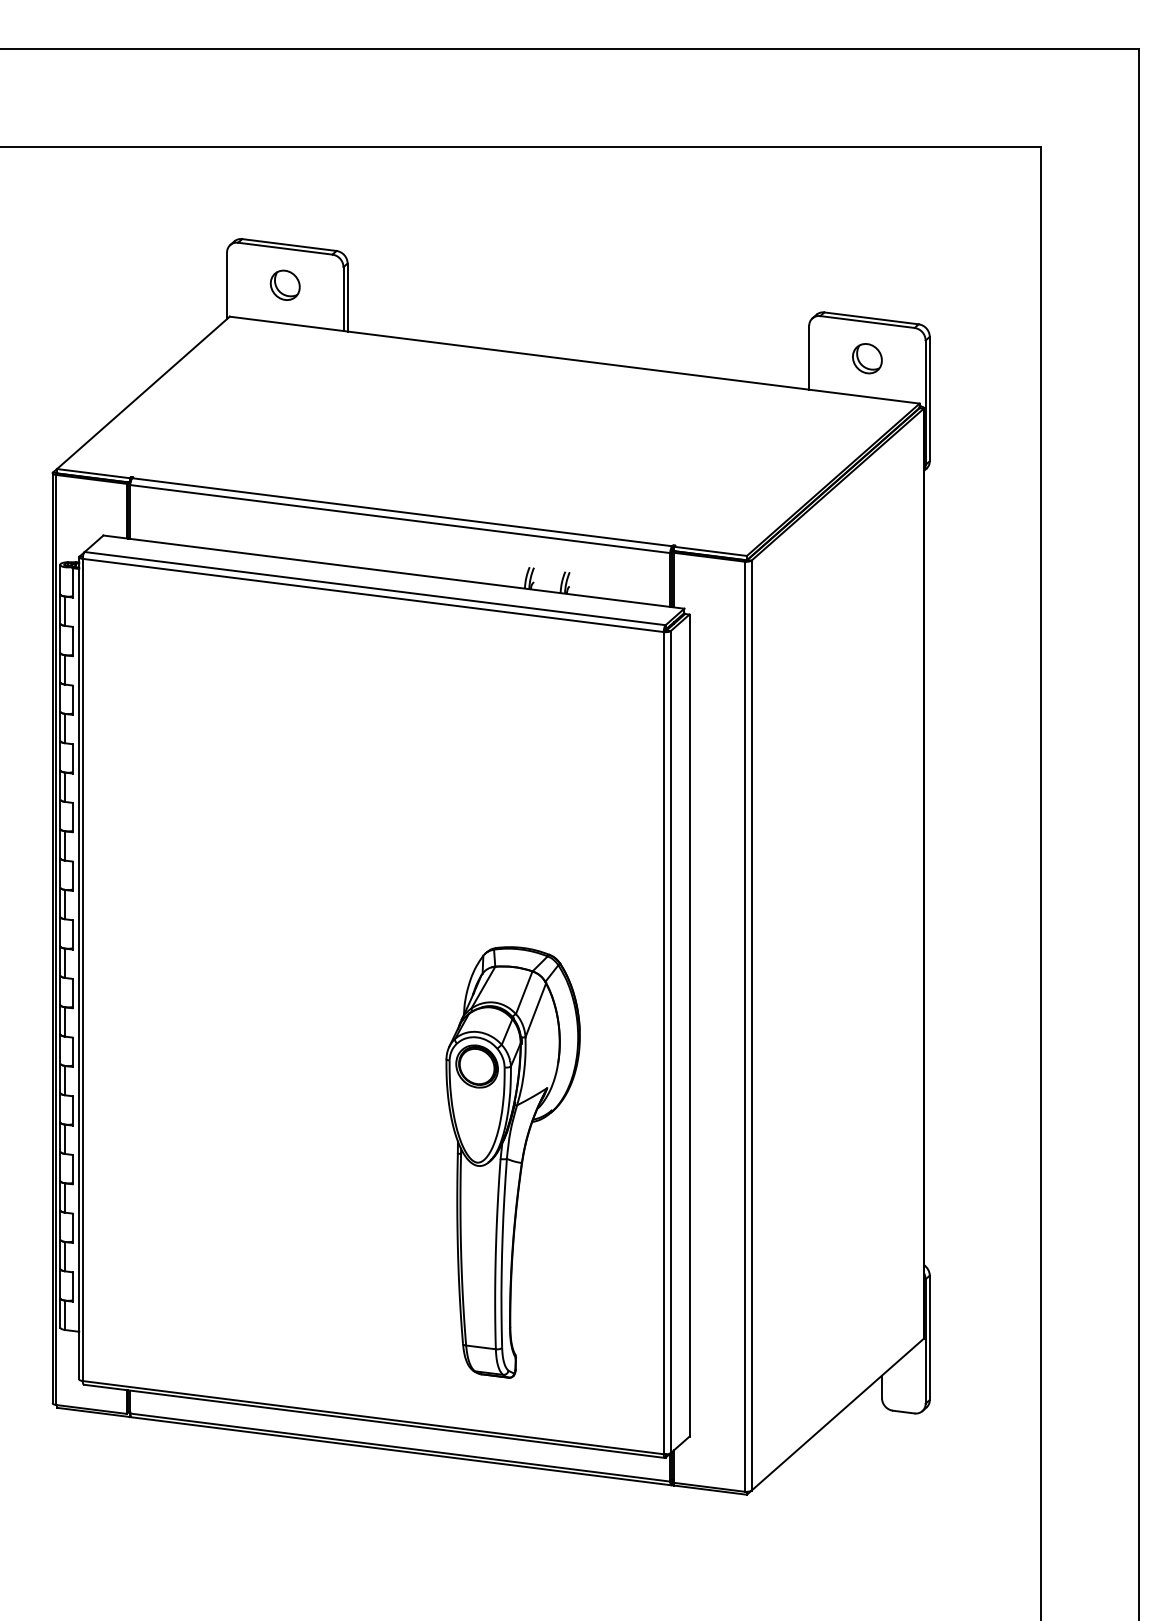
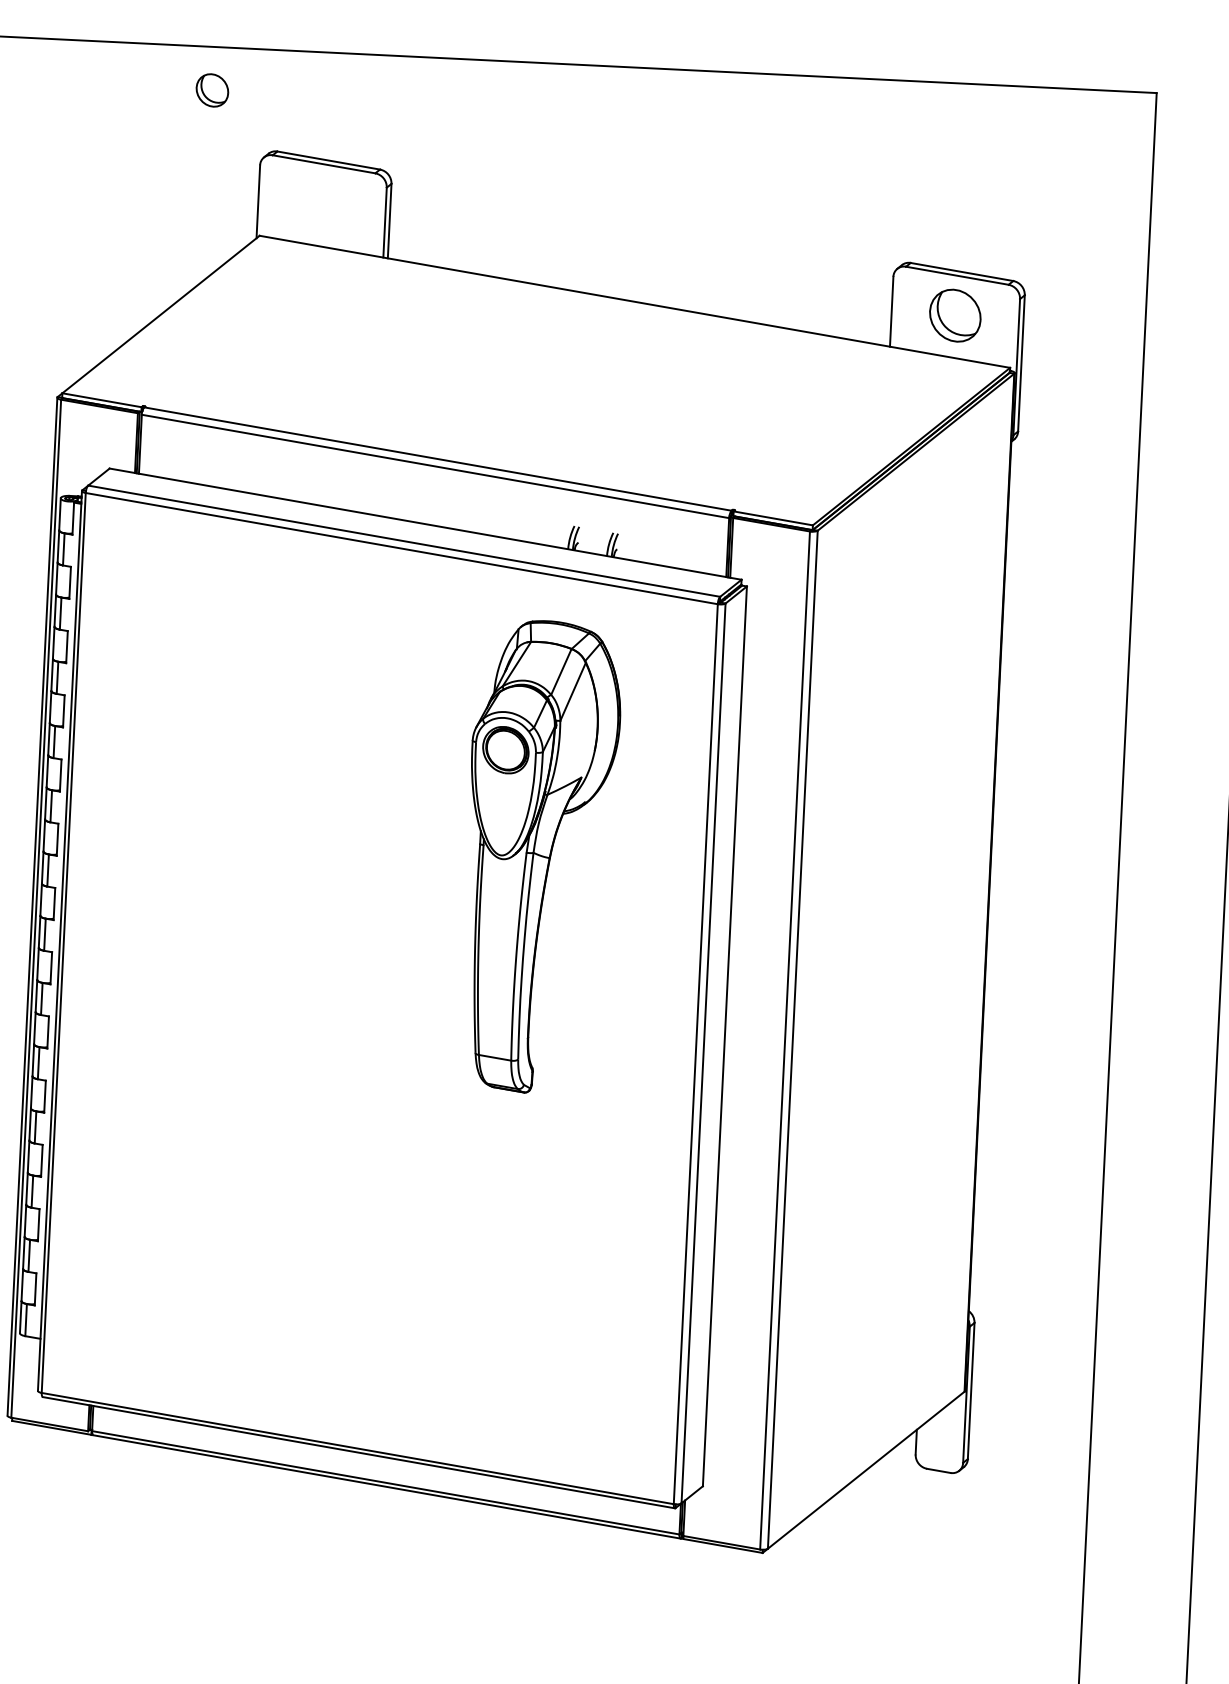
part: (284, 284) -> (211, 89), moved
part: (867, 358) -> (955, 315), size x1.6
part: (512, 1162) -> (539, 857), moved

